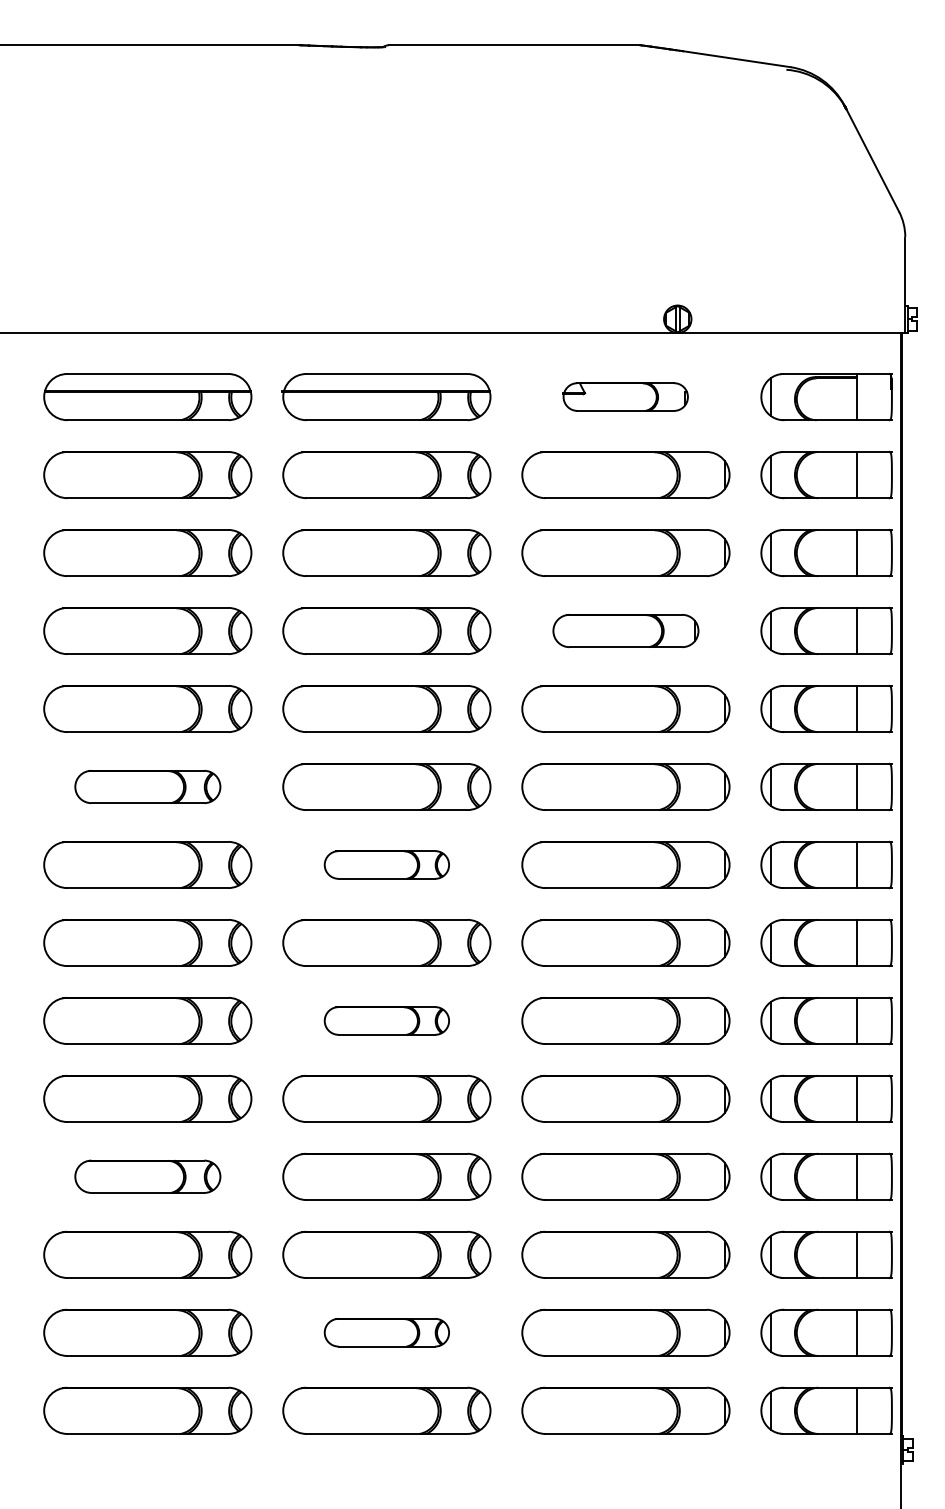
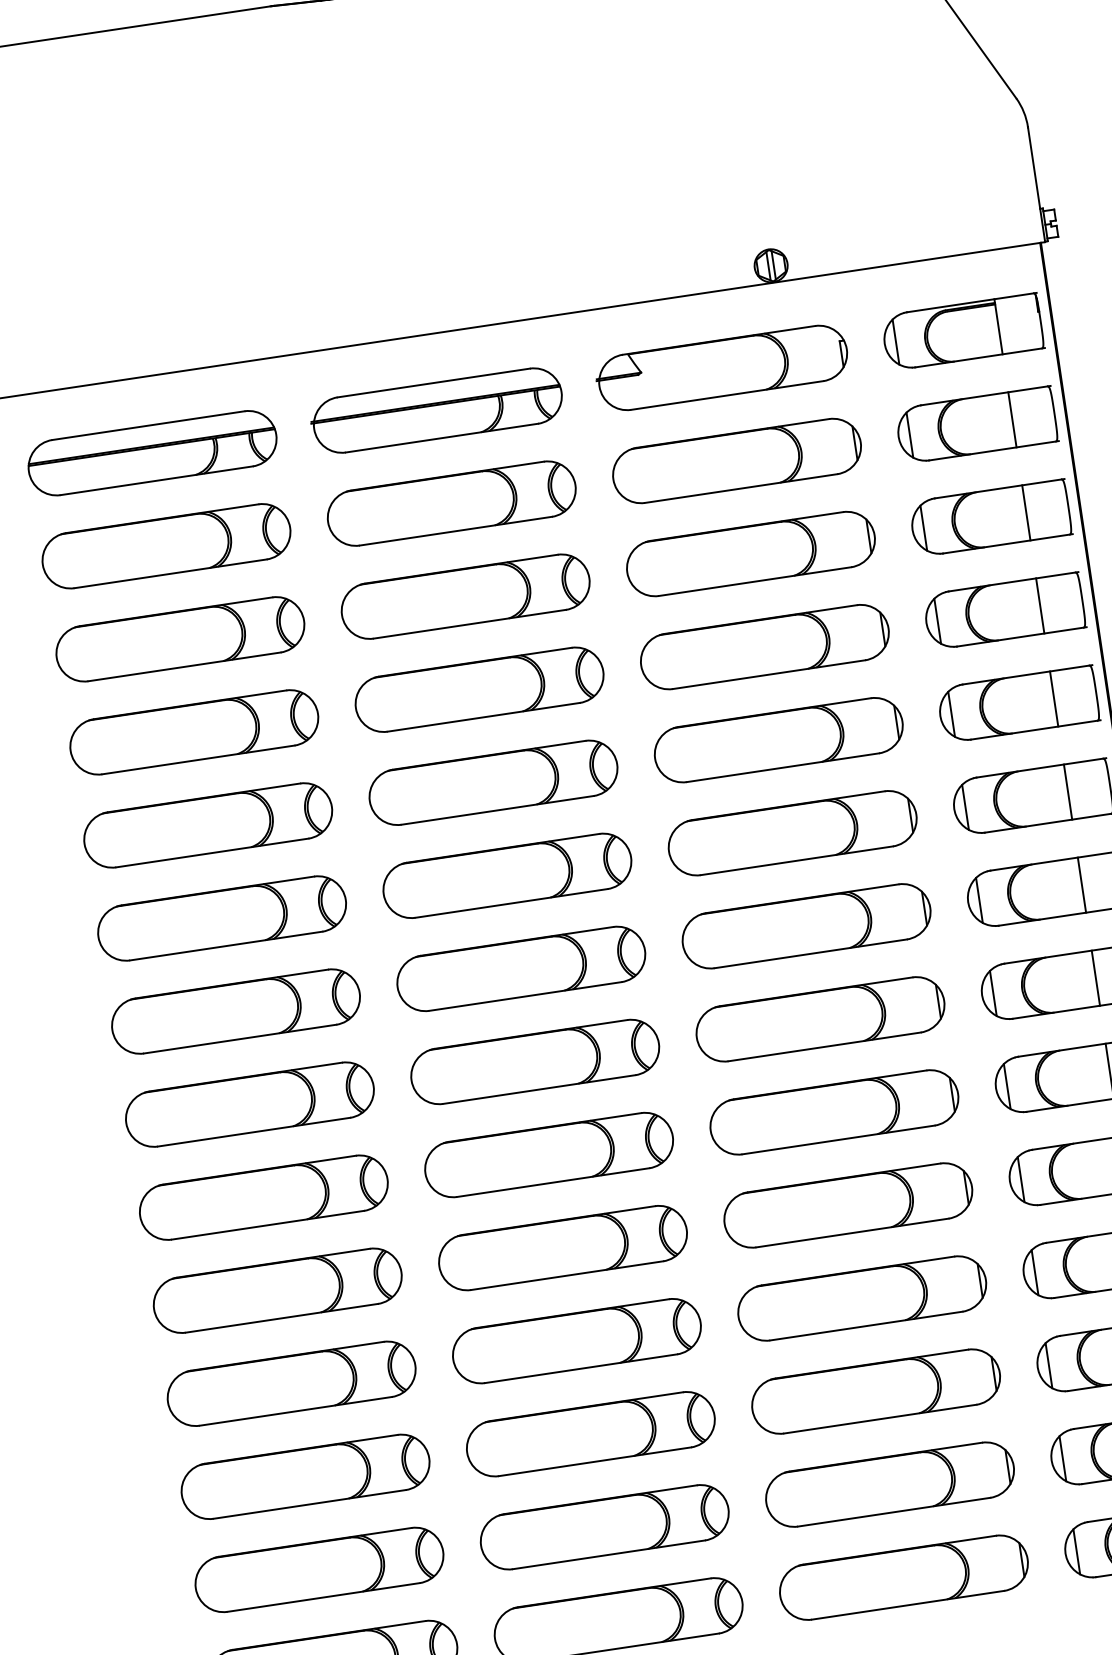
part: (625, 396) -> (722, 367), size x1.67
part: (625, 630) -> (764, 646), size x1.43
part: (147, 786) -> (221, 917), size x1.43
part: (386, 864) -> (520, 968), size x1.67
part: (386, 1020) -> (548, 1154), size x1.67
part: (147, 1176) -> (291, 1383), size x1.43
part: (386, 1332) -> (604, 1526), size x1.67

